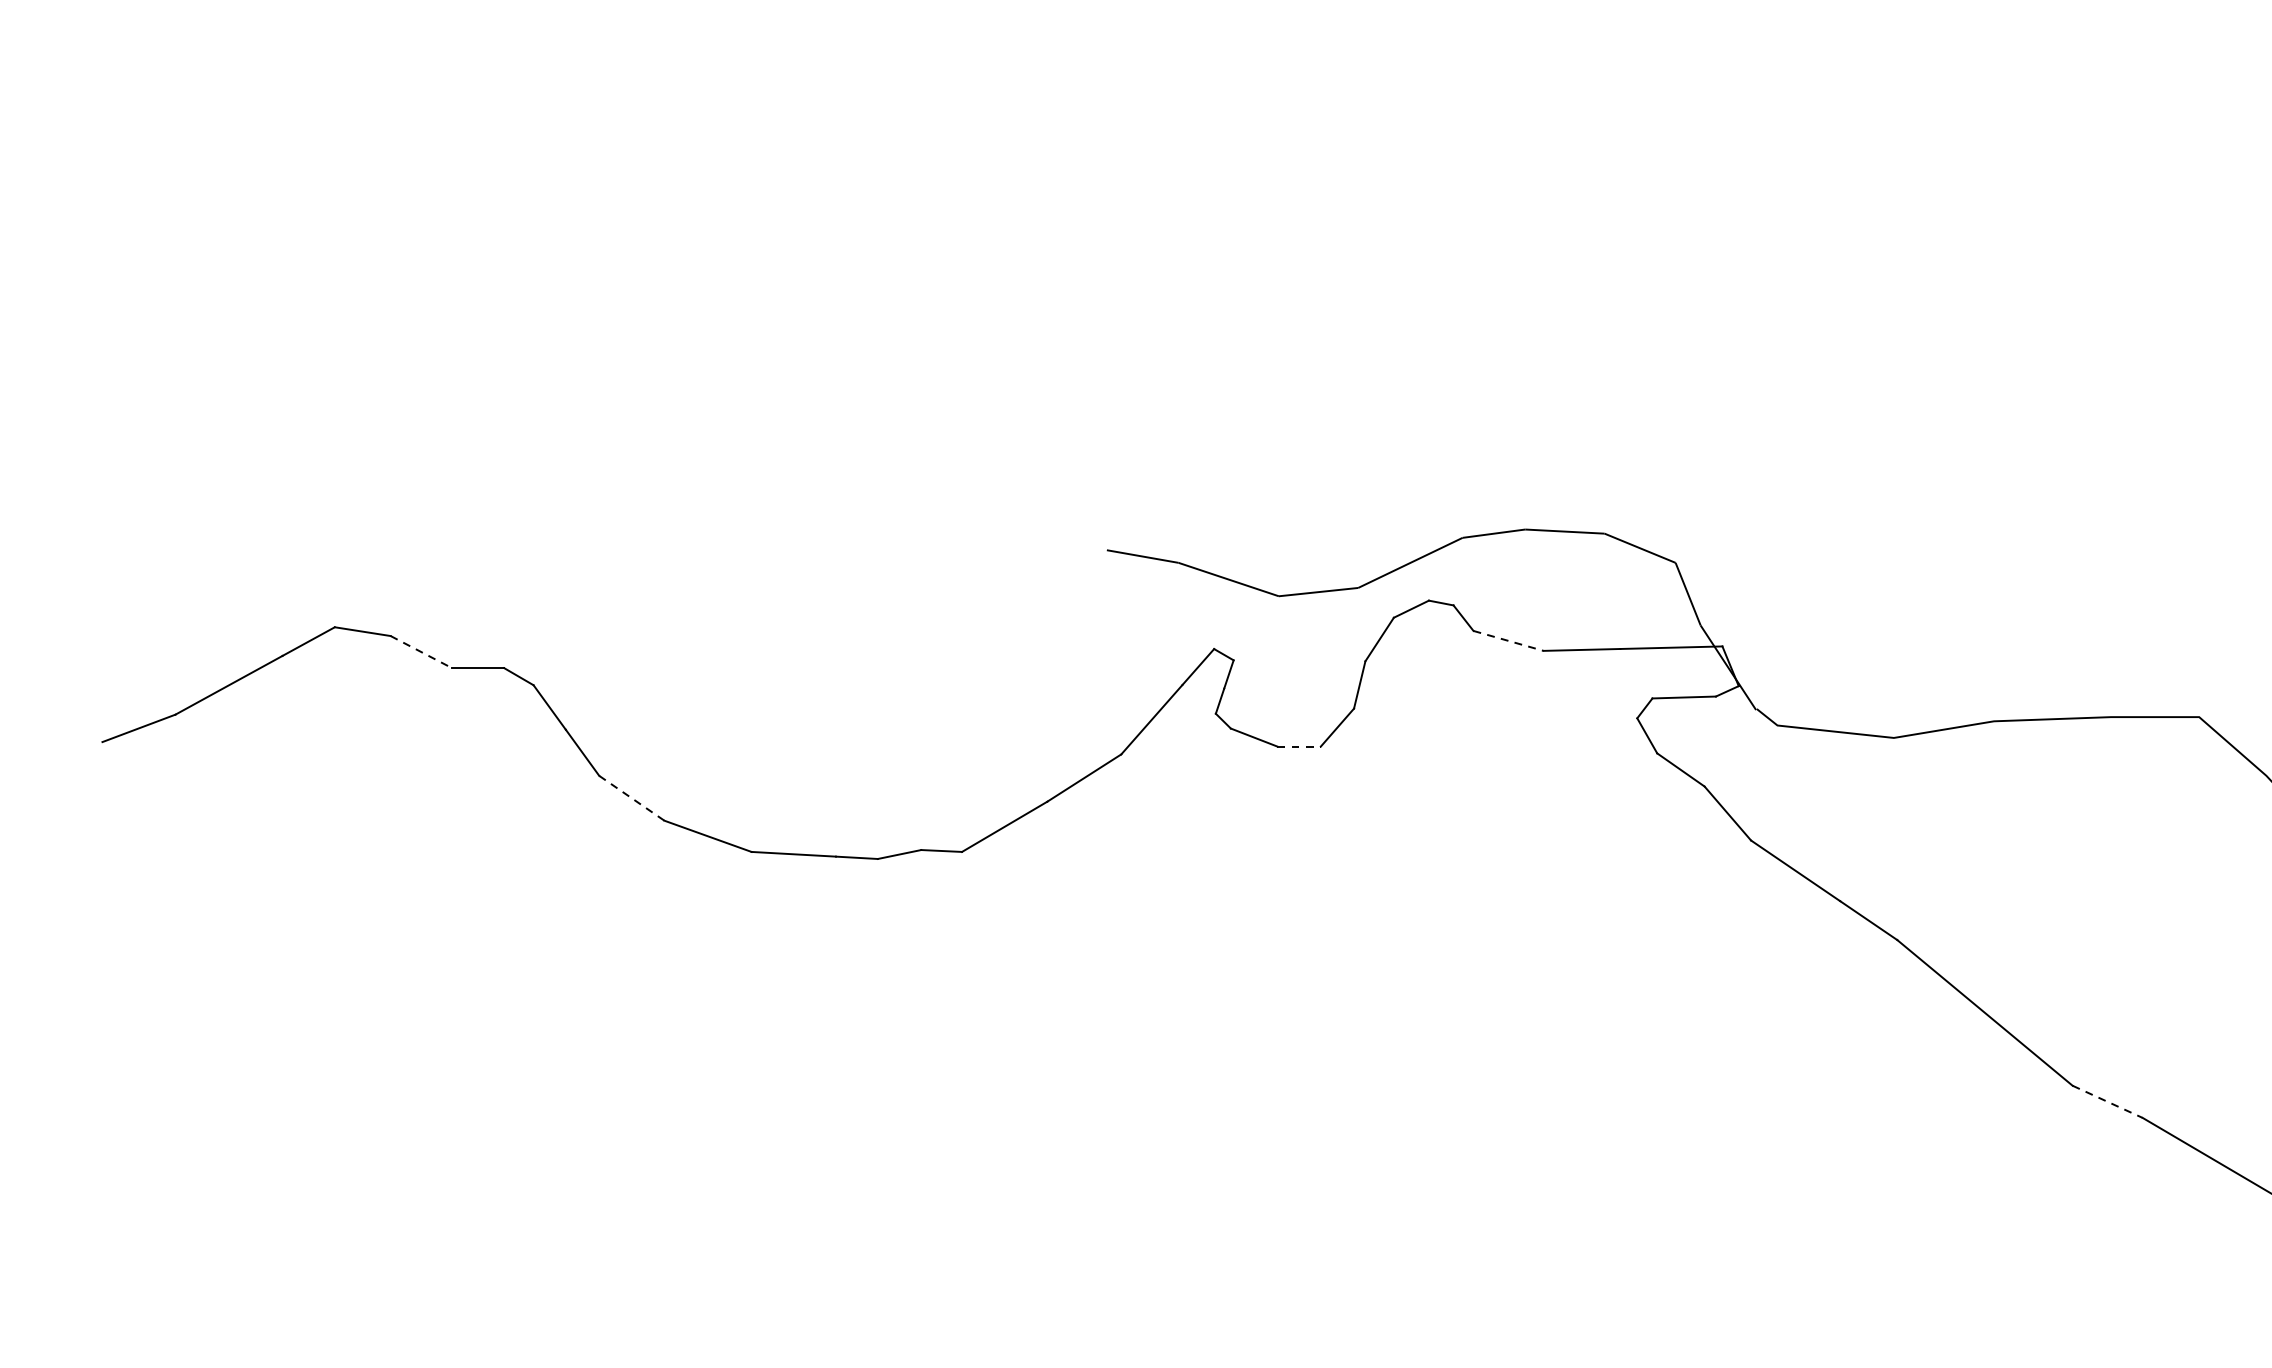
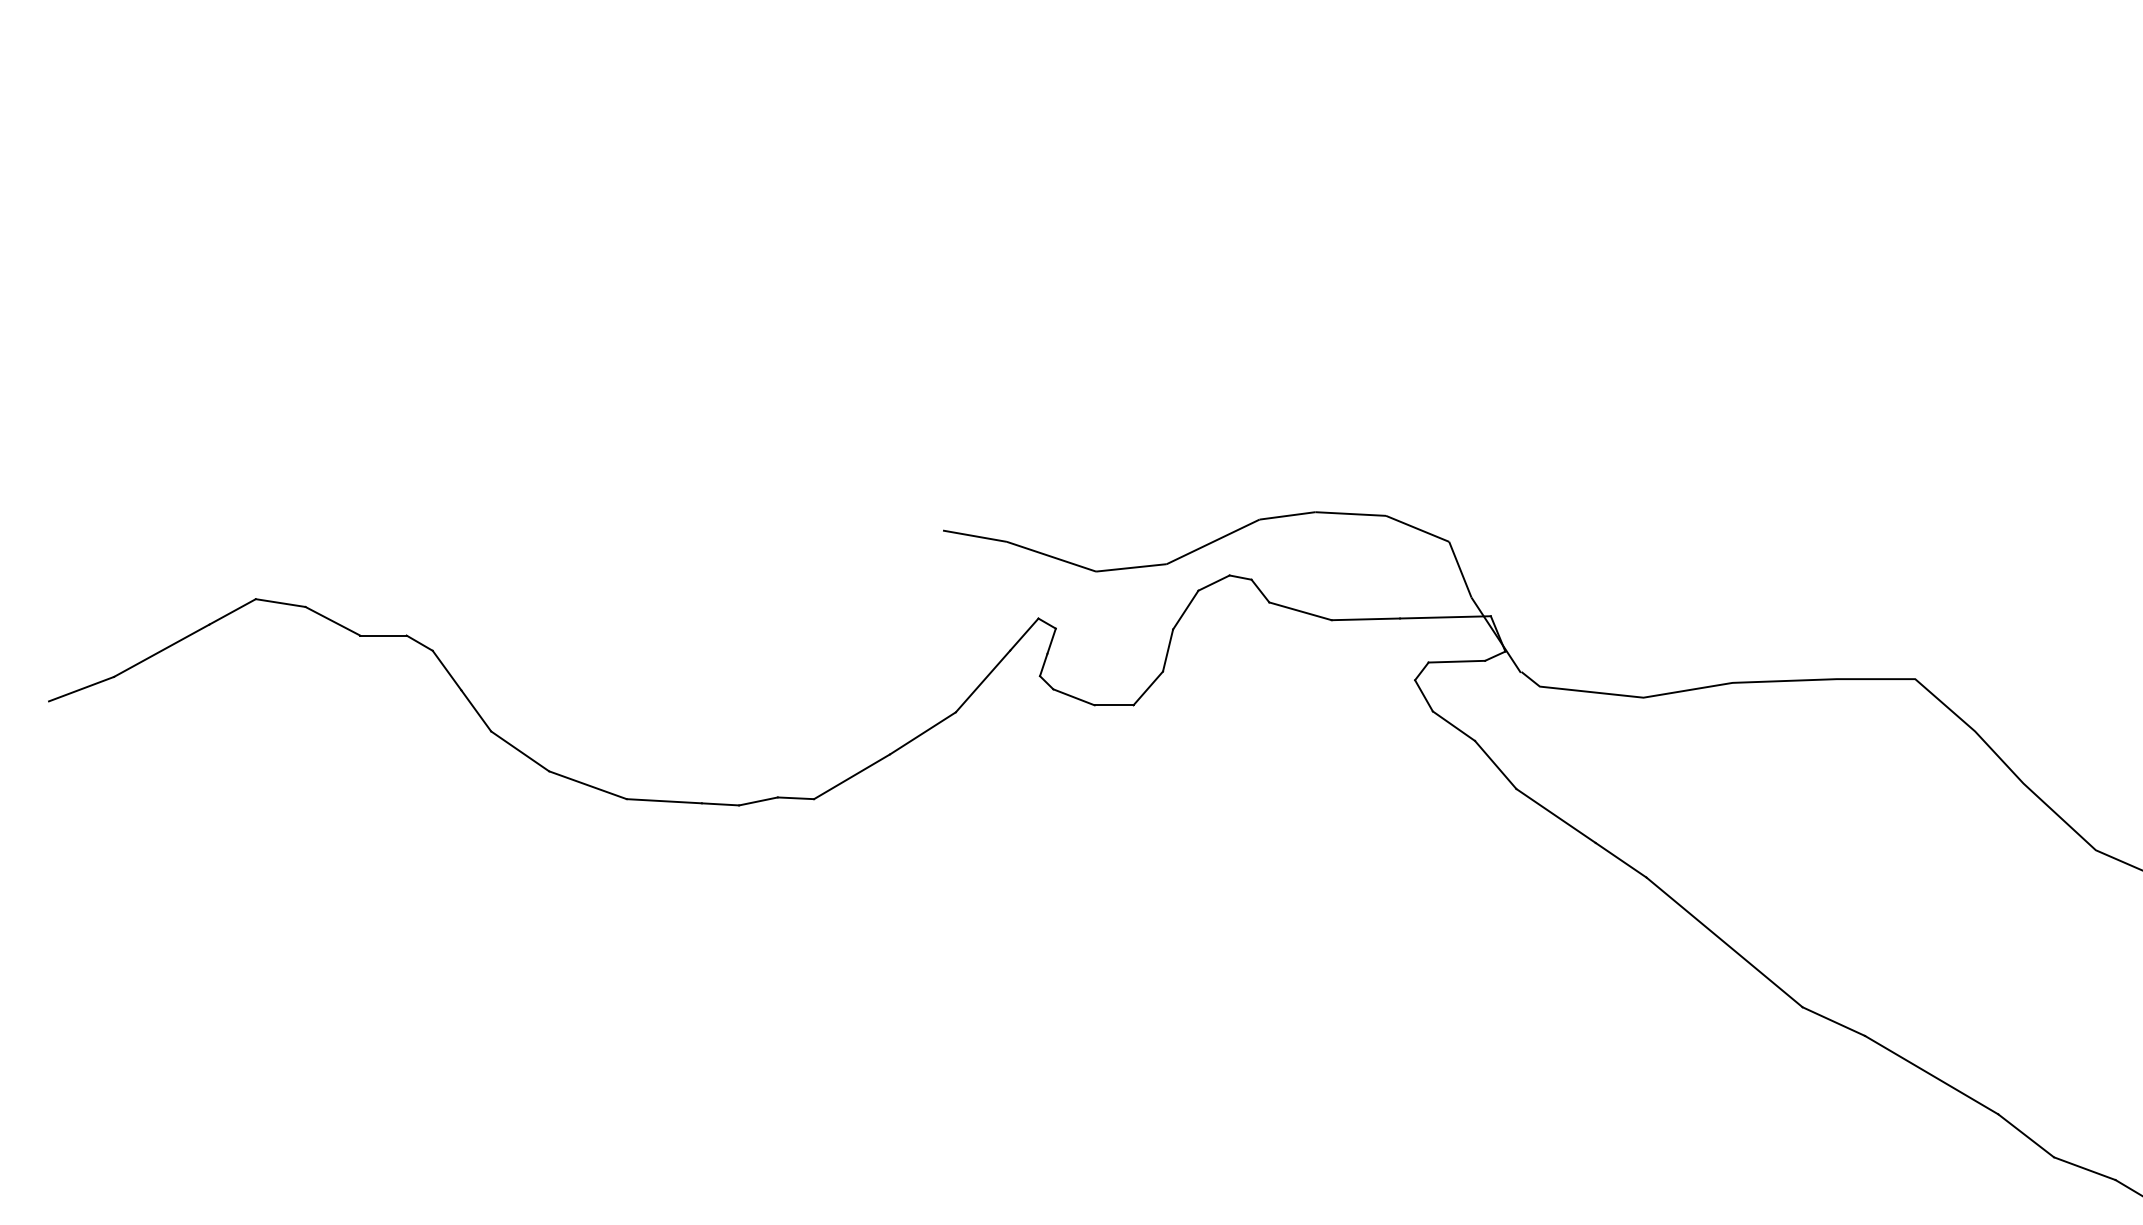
line: (1509, 641) -> (1301, 611), dashed -> solid
line: (420, 652) -> (332, 621), dashed -> solid
line: (1299, 746) -> (1114, 705), dashed -> solid
line: (632, 798) -> (520, 751), dashed -> solid
line: (2108, 1101) -> (1834, 1021), dashed -> solid

